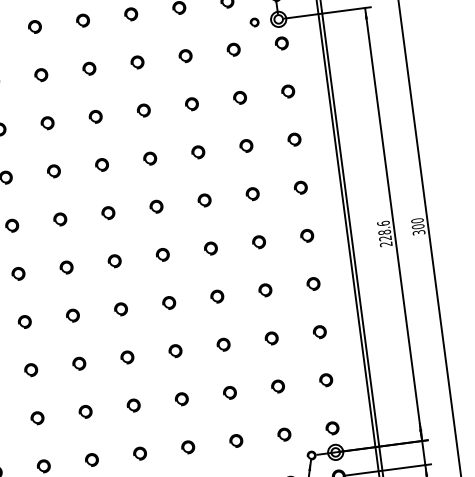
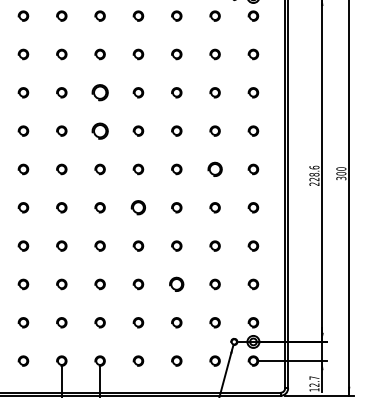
part: (101, 164) -> (99, 92), size x1.6
part: (107, 212) -> (99, 130), size x1.6
part: (258, 242) -> (214, 169), size x1.4
part: (169, 302) -> (138, 207), size x1.4
part: (229, 393) -> (176, 284), size x1.4

